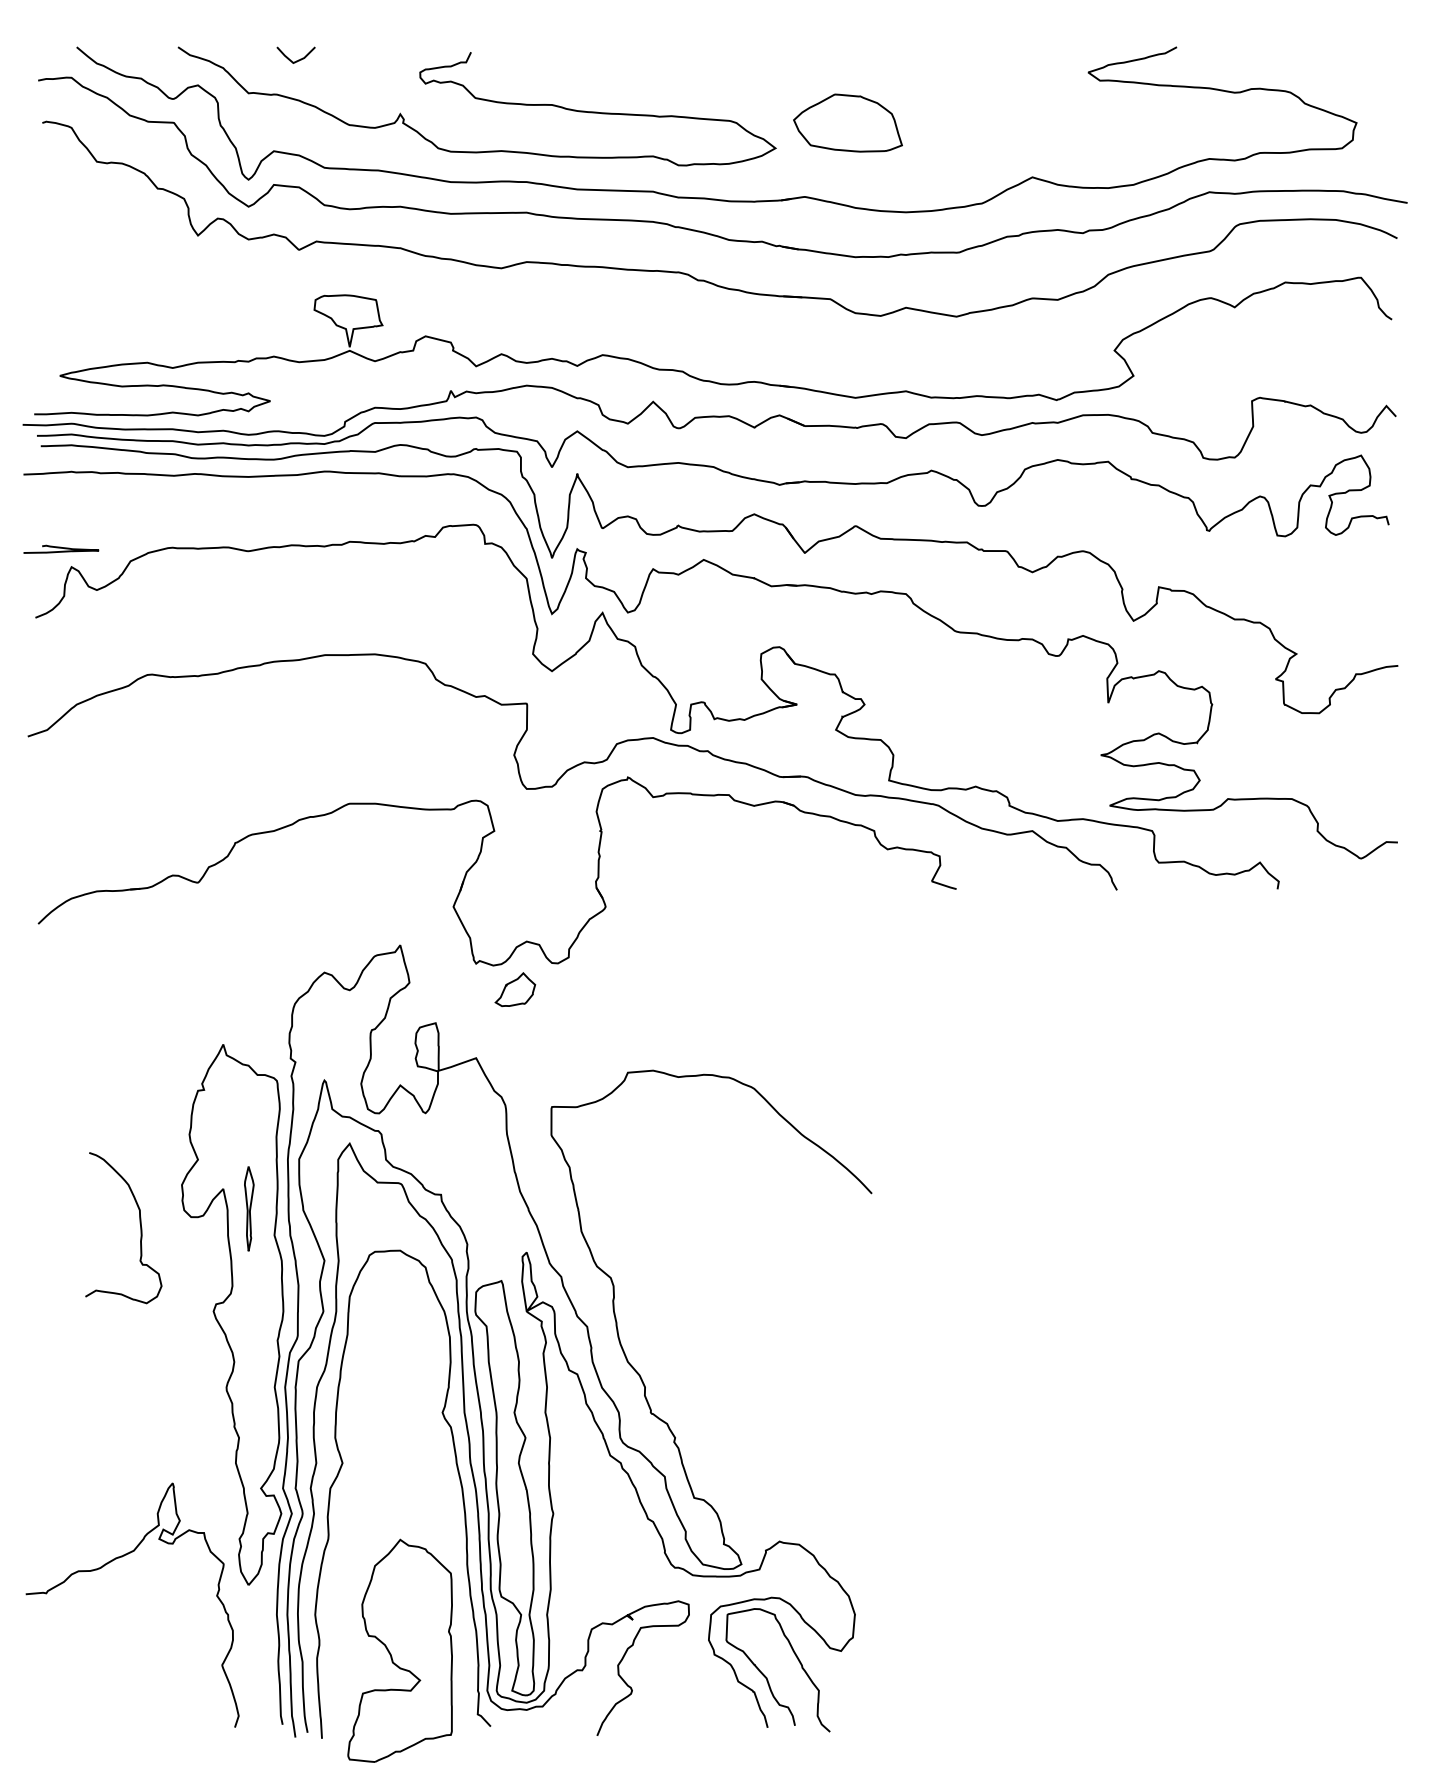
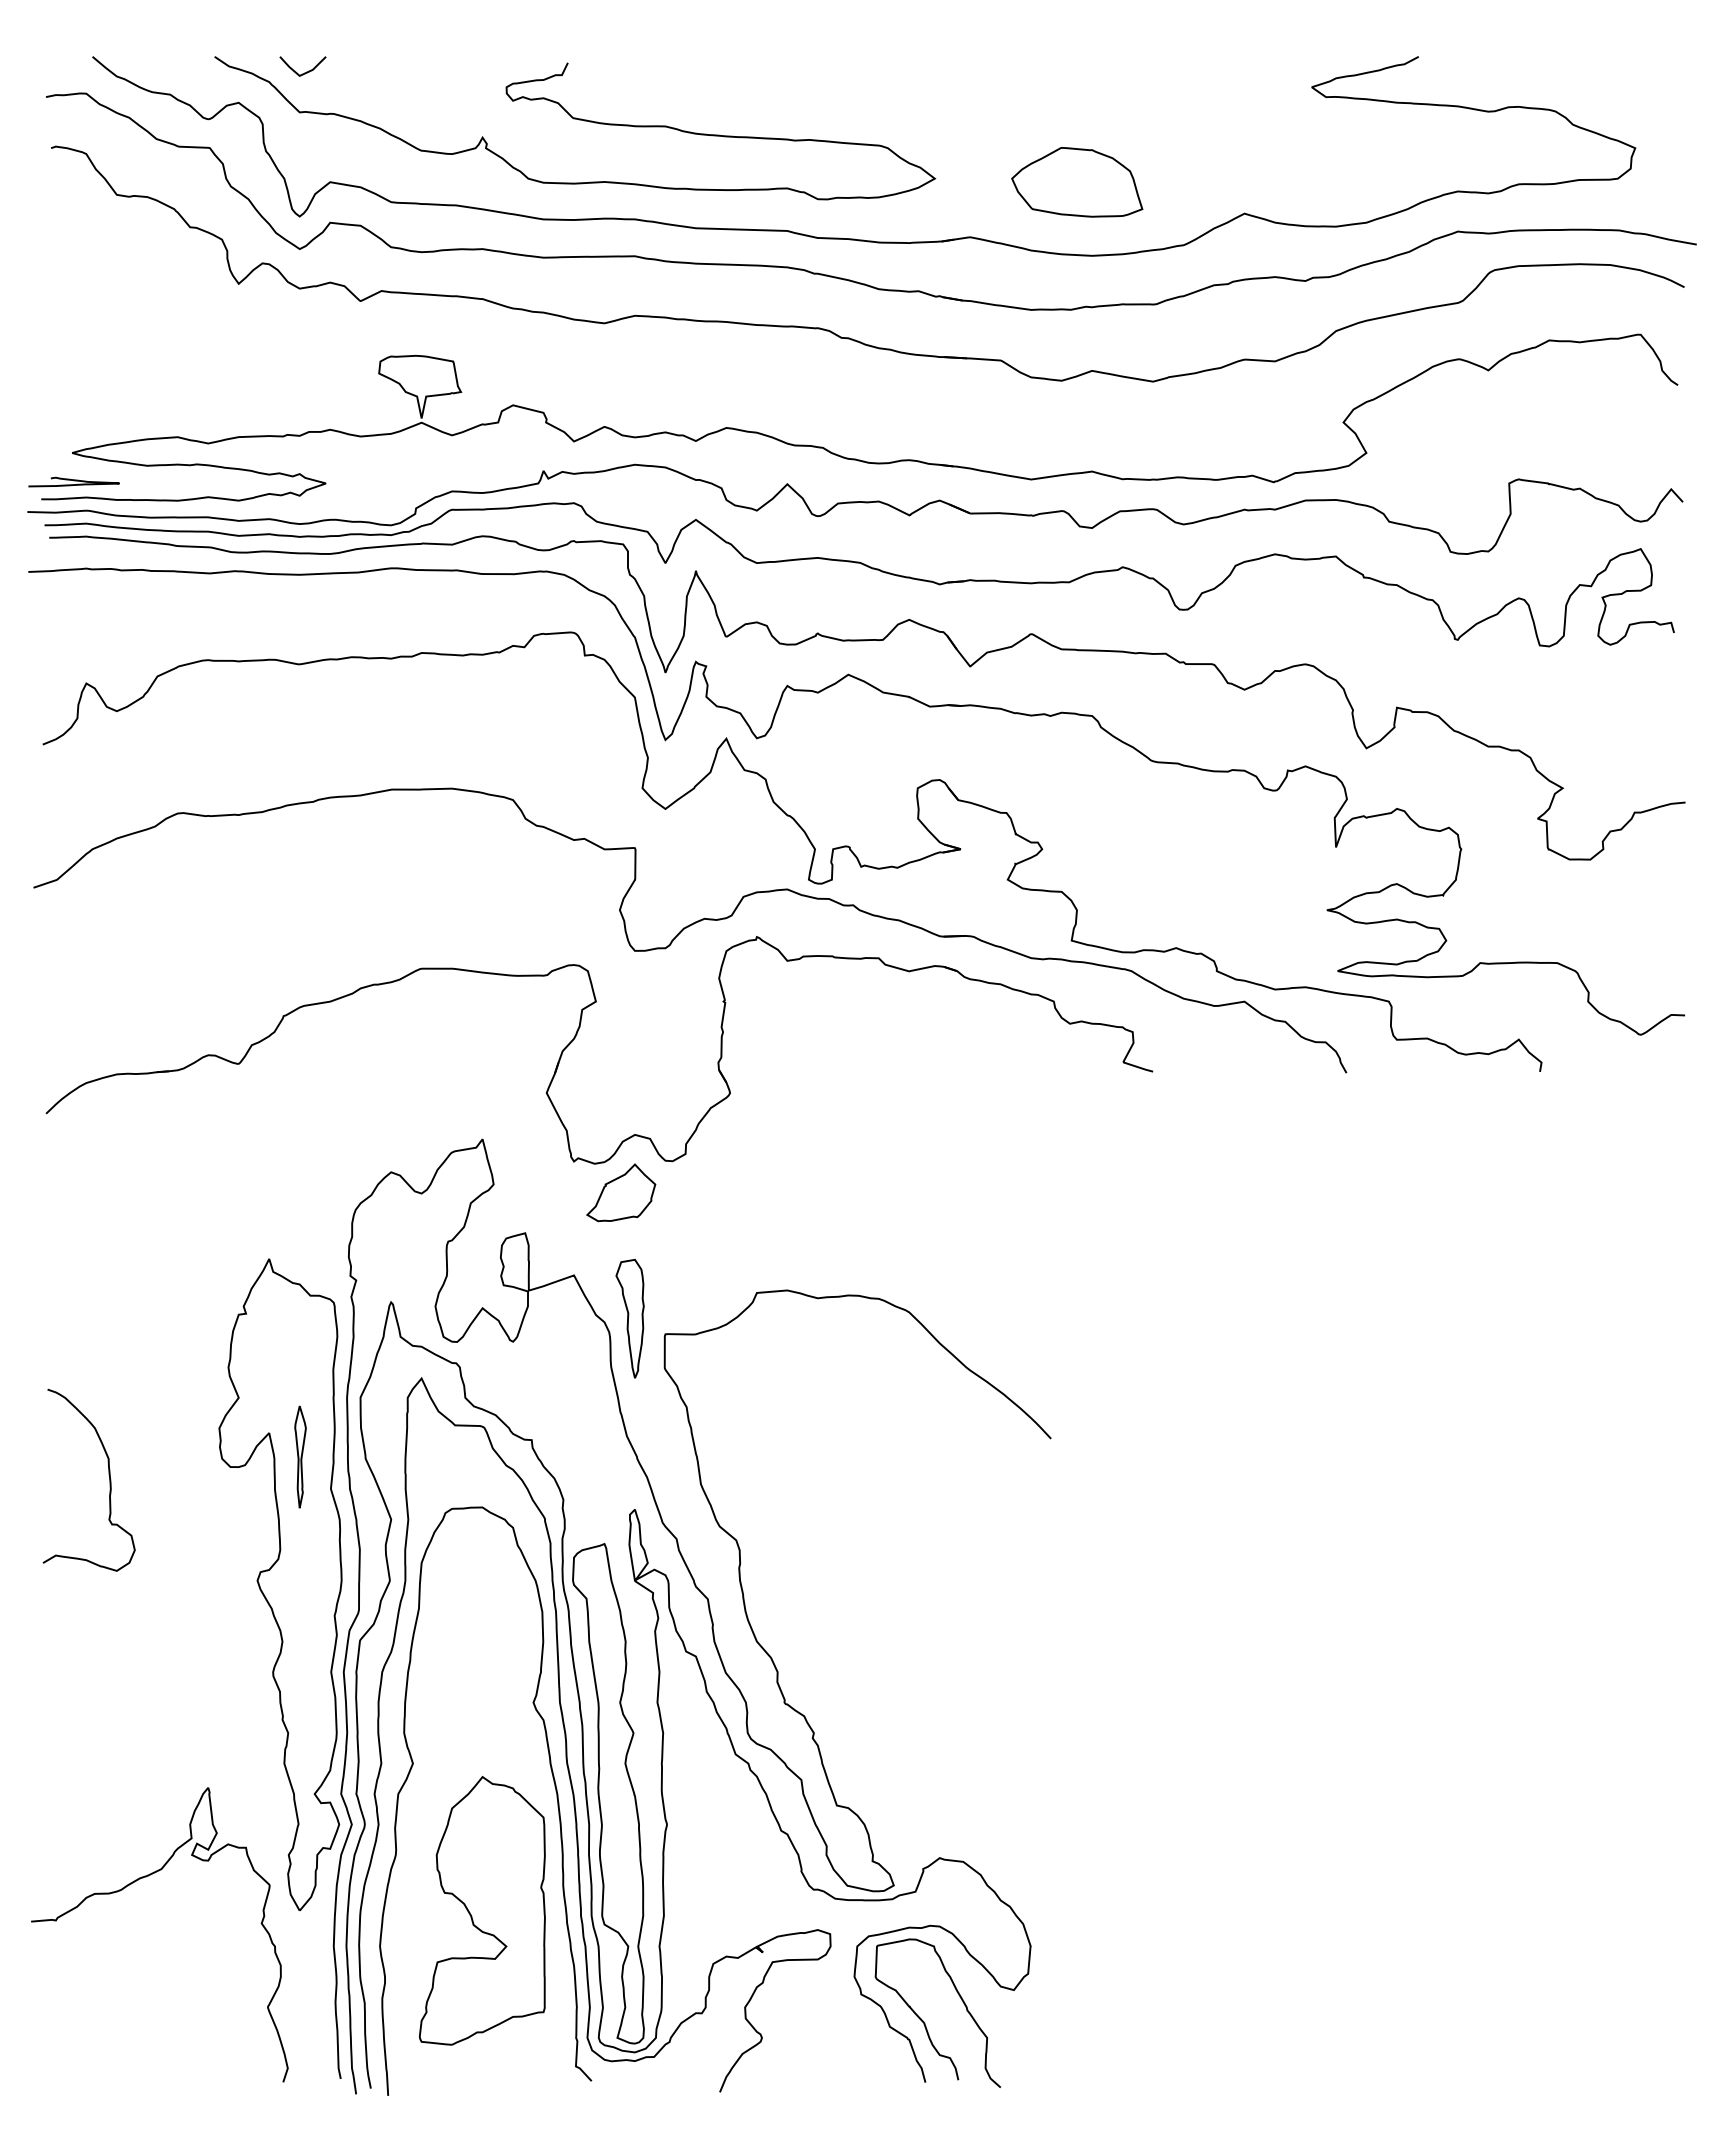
line: (297, 60) -> (304, 72), moved
part: (848, 123) -> (1077, 182), moved
curve: (60, 548) -> (73, 481), moved
part: (515, 989) -> (621, 1192), size x1.43
part: (522, 1093) -> (629, 1318), added
curve: (139, 1224) -> (108, 1475), moved
part: (400, 1650) -> (482, 1910), moved

